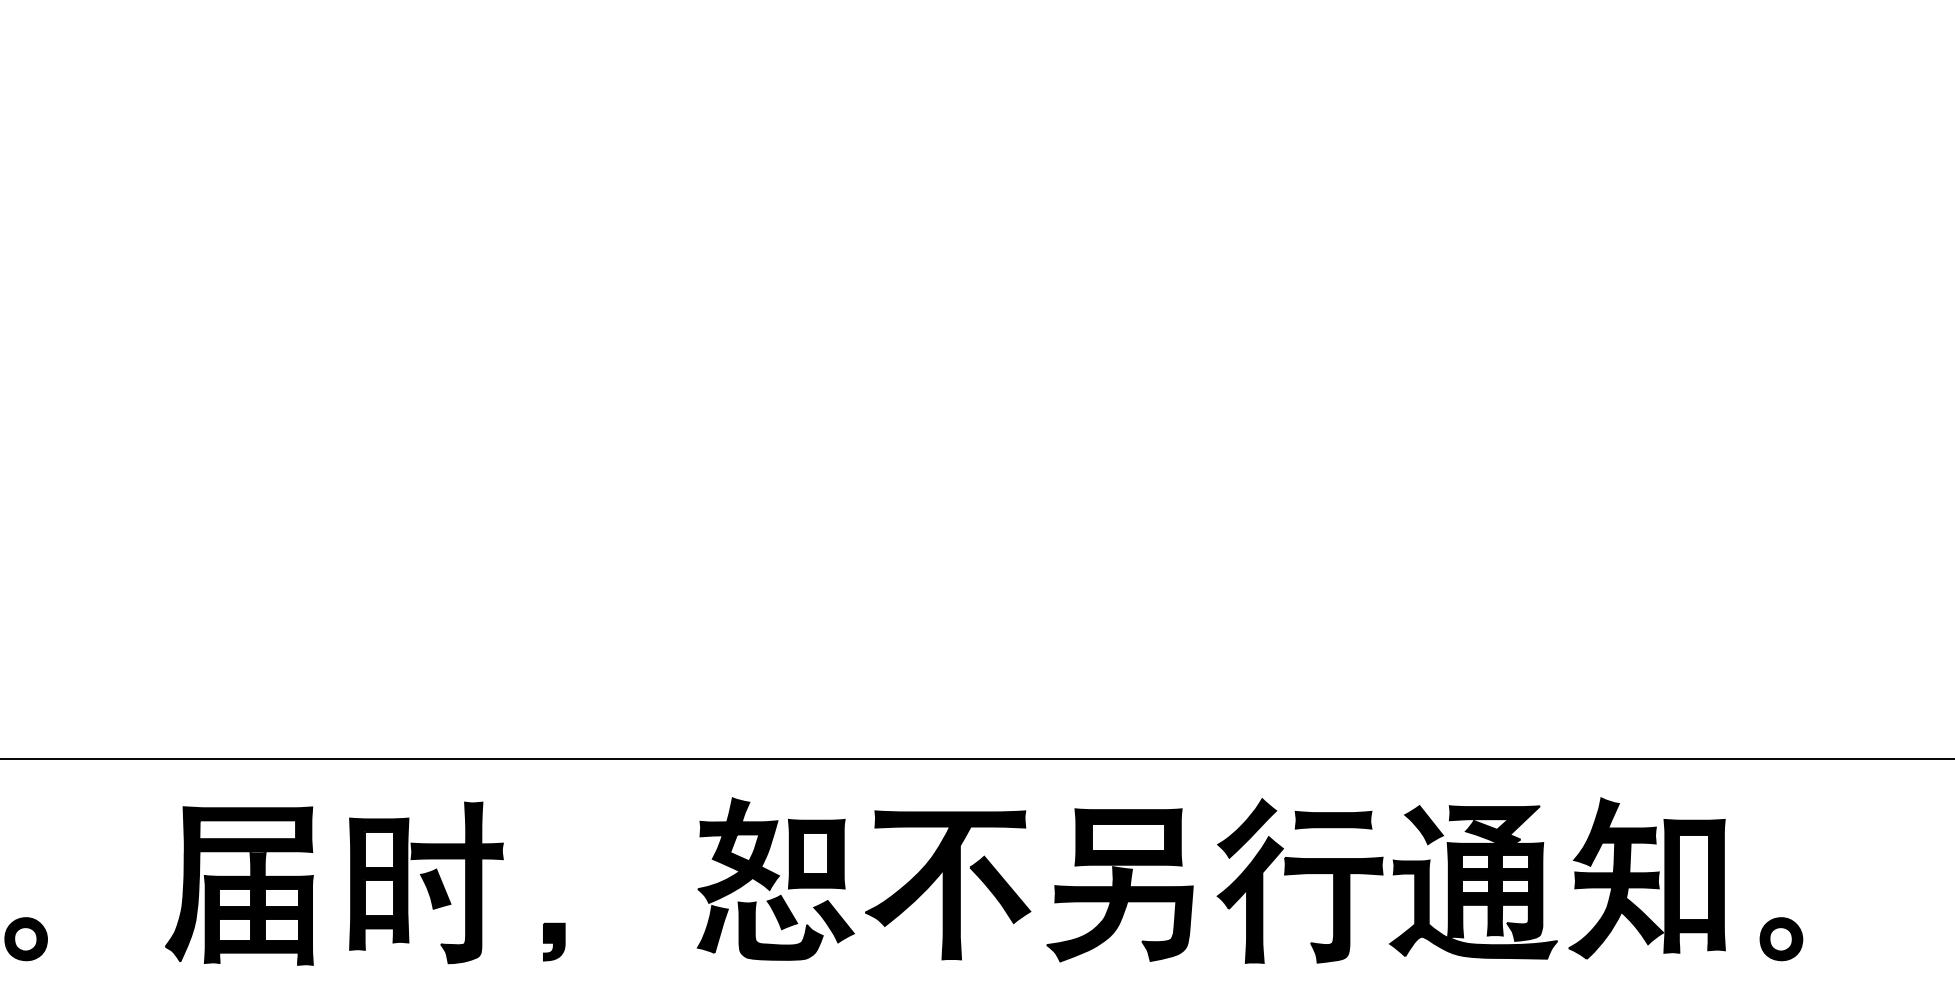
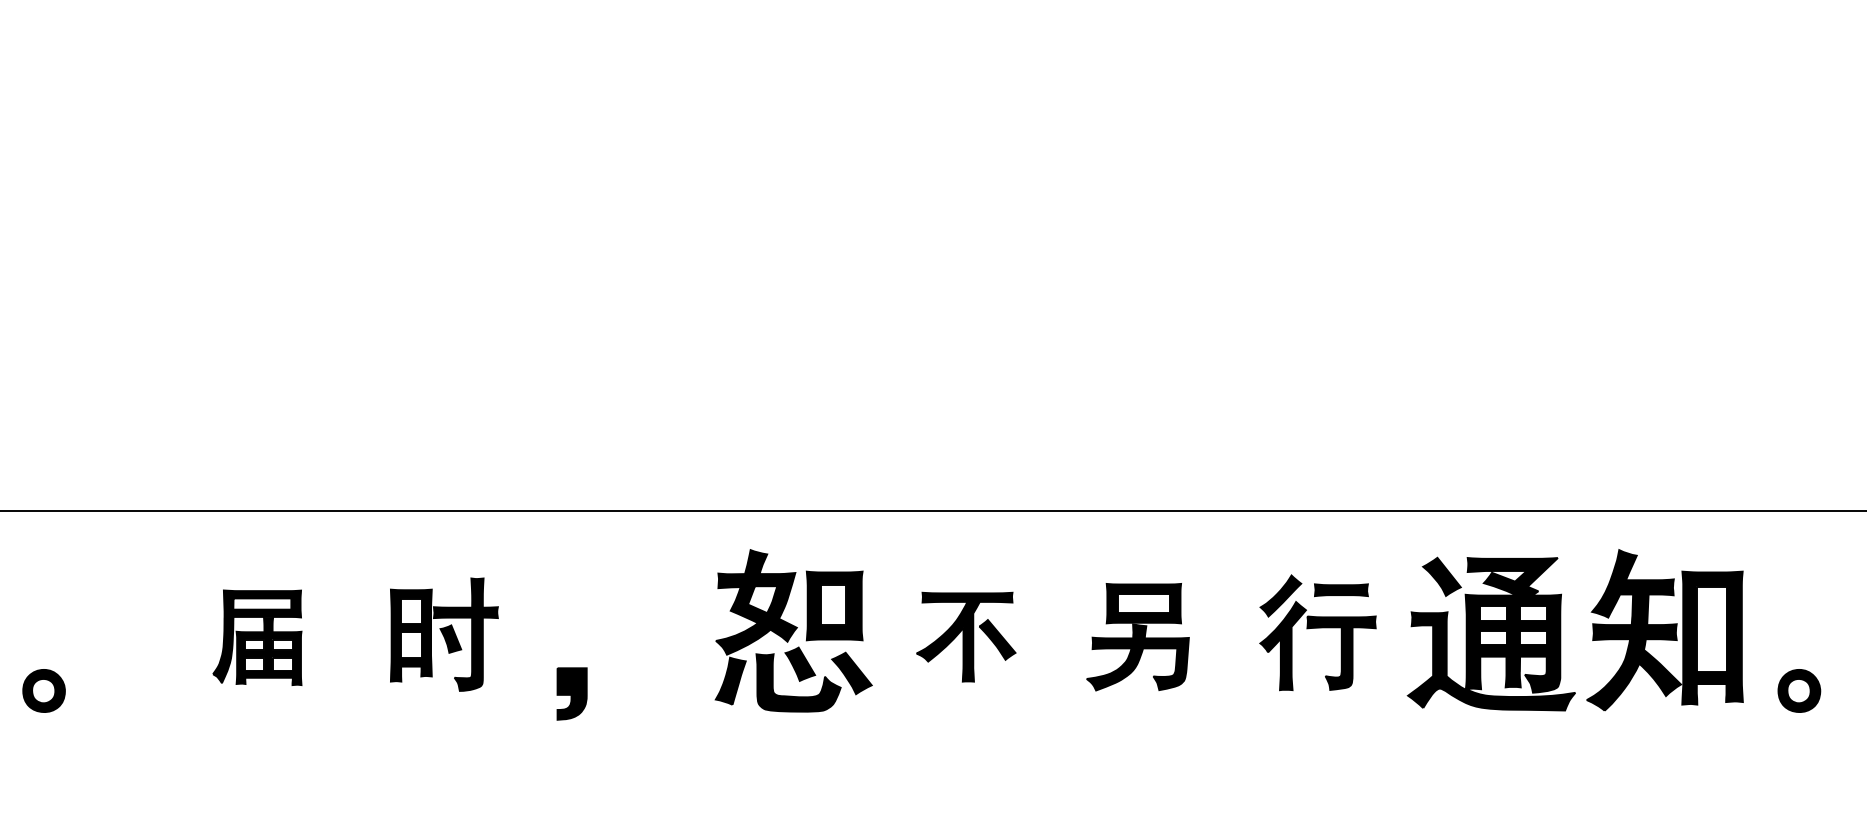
part: (1299, 880) -> (1317, 632), size x0.7
part: (426, 882) -> (444, 634), size x0.7
part: (239, 885) -> (257, 637), size x0.6
part: (948, 885) -> (966, 637), size x0.6
part: (1119, 885) -> (1137, 637), size x0.7
part: (554, 941) -> (572, 693), size x1.4

